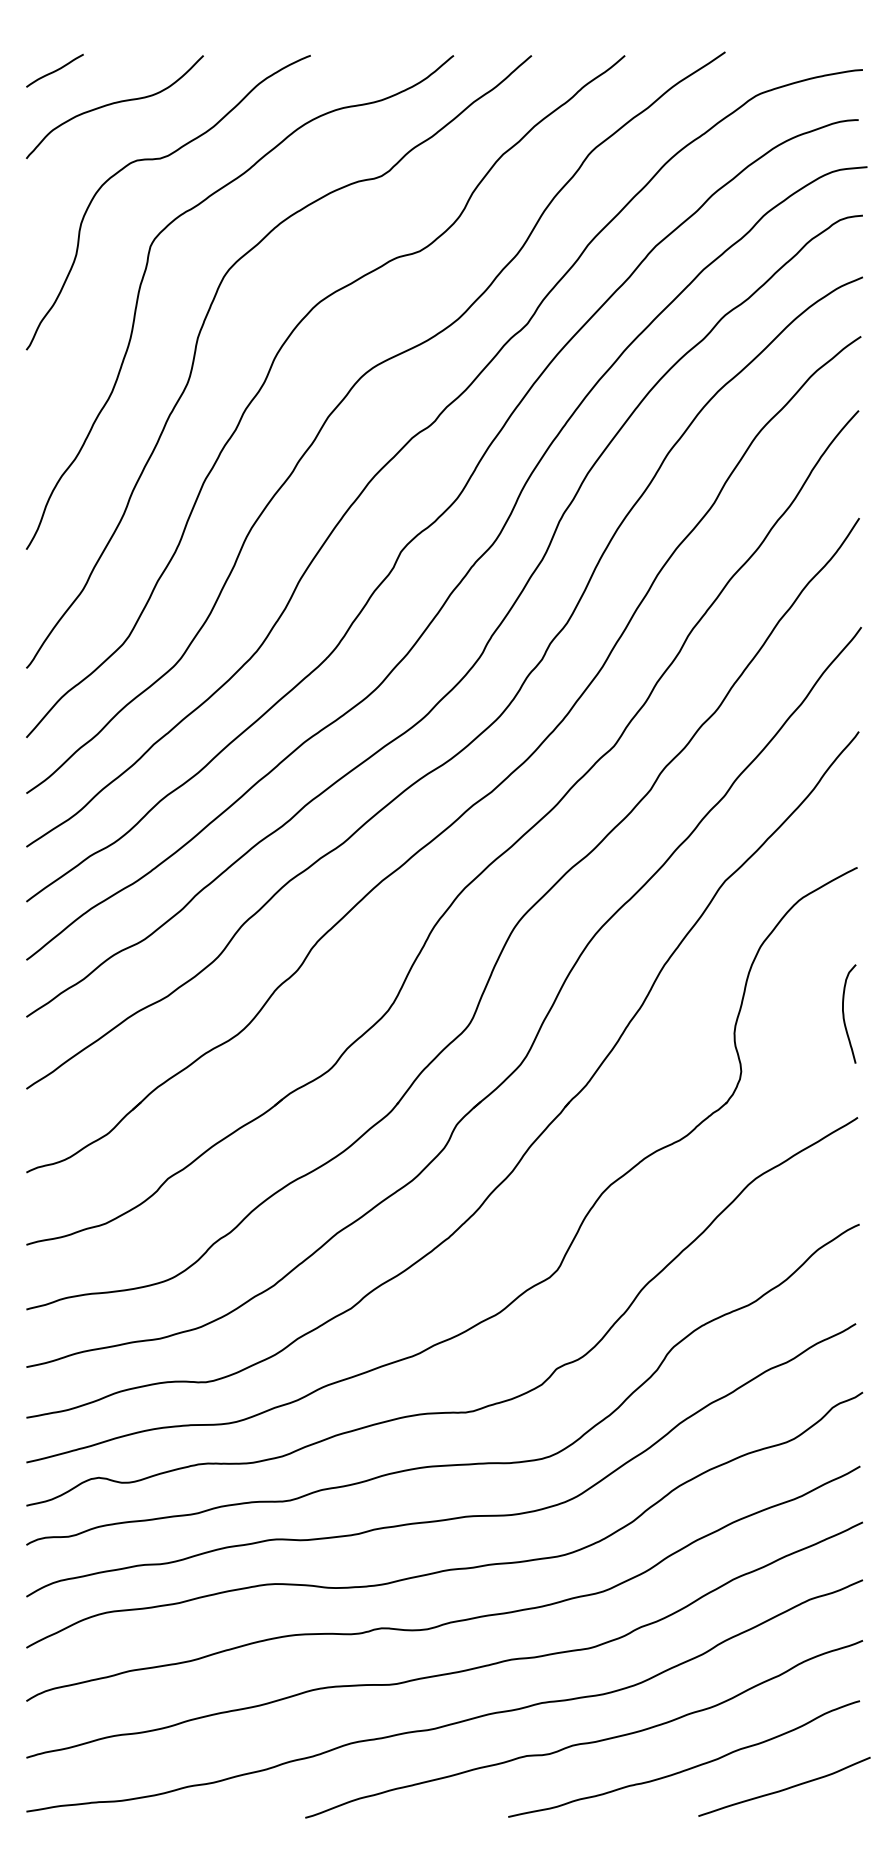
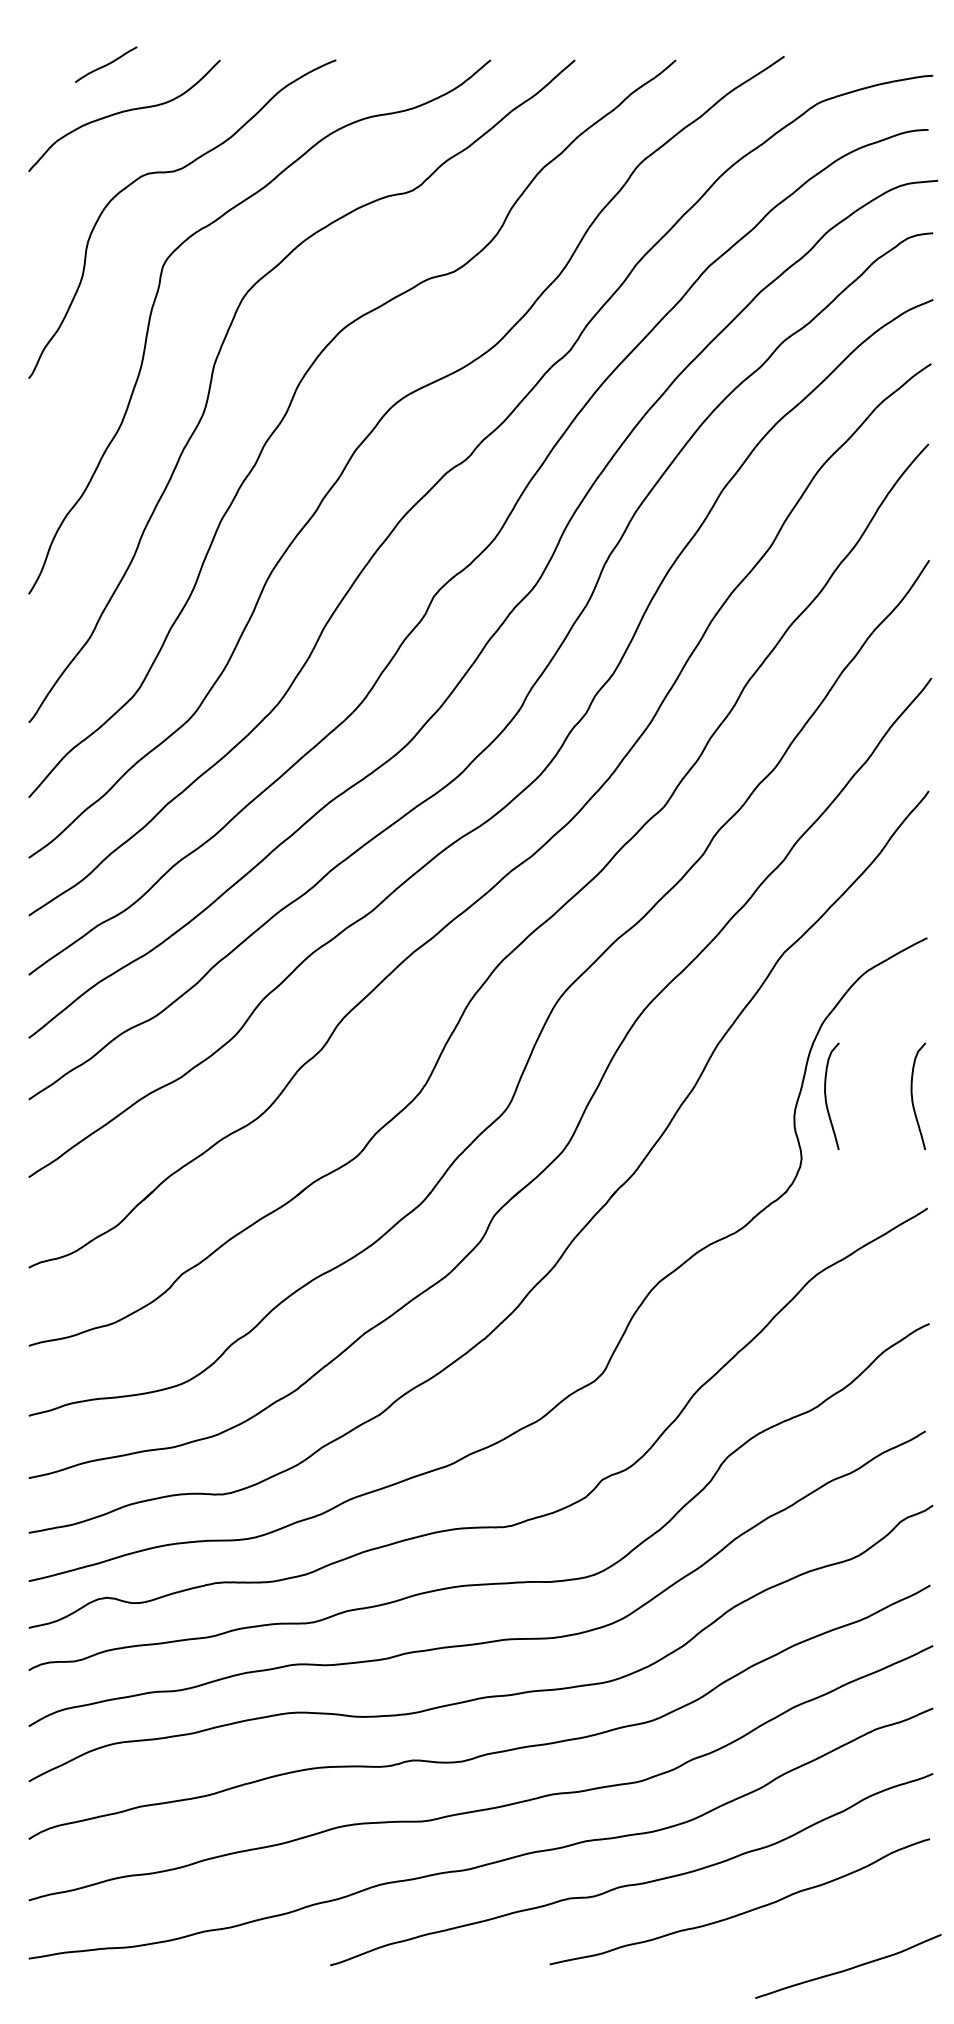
curve: (54, 70) -> (105, 64), moved
curve: (764, 1013) -> (826, 1095), added
curve: (784, 1788) -> (848, 1968), moved

